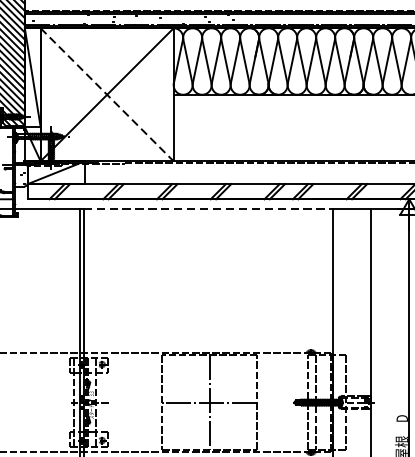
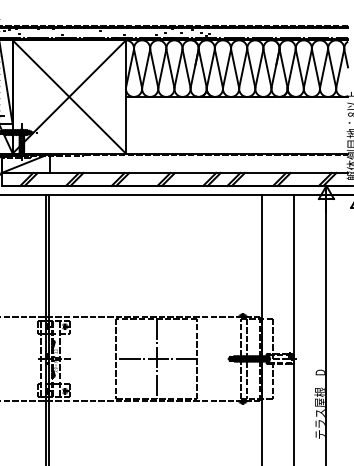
line: (107, 95) -> (69, 97), dashed -> solid
line: (209, 209) -> (156, 194), dashed -> solid

